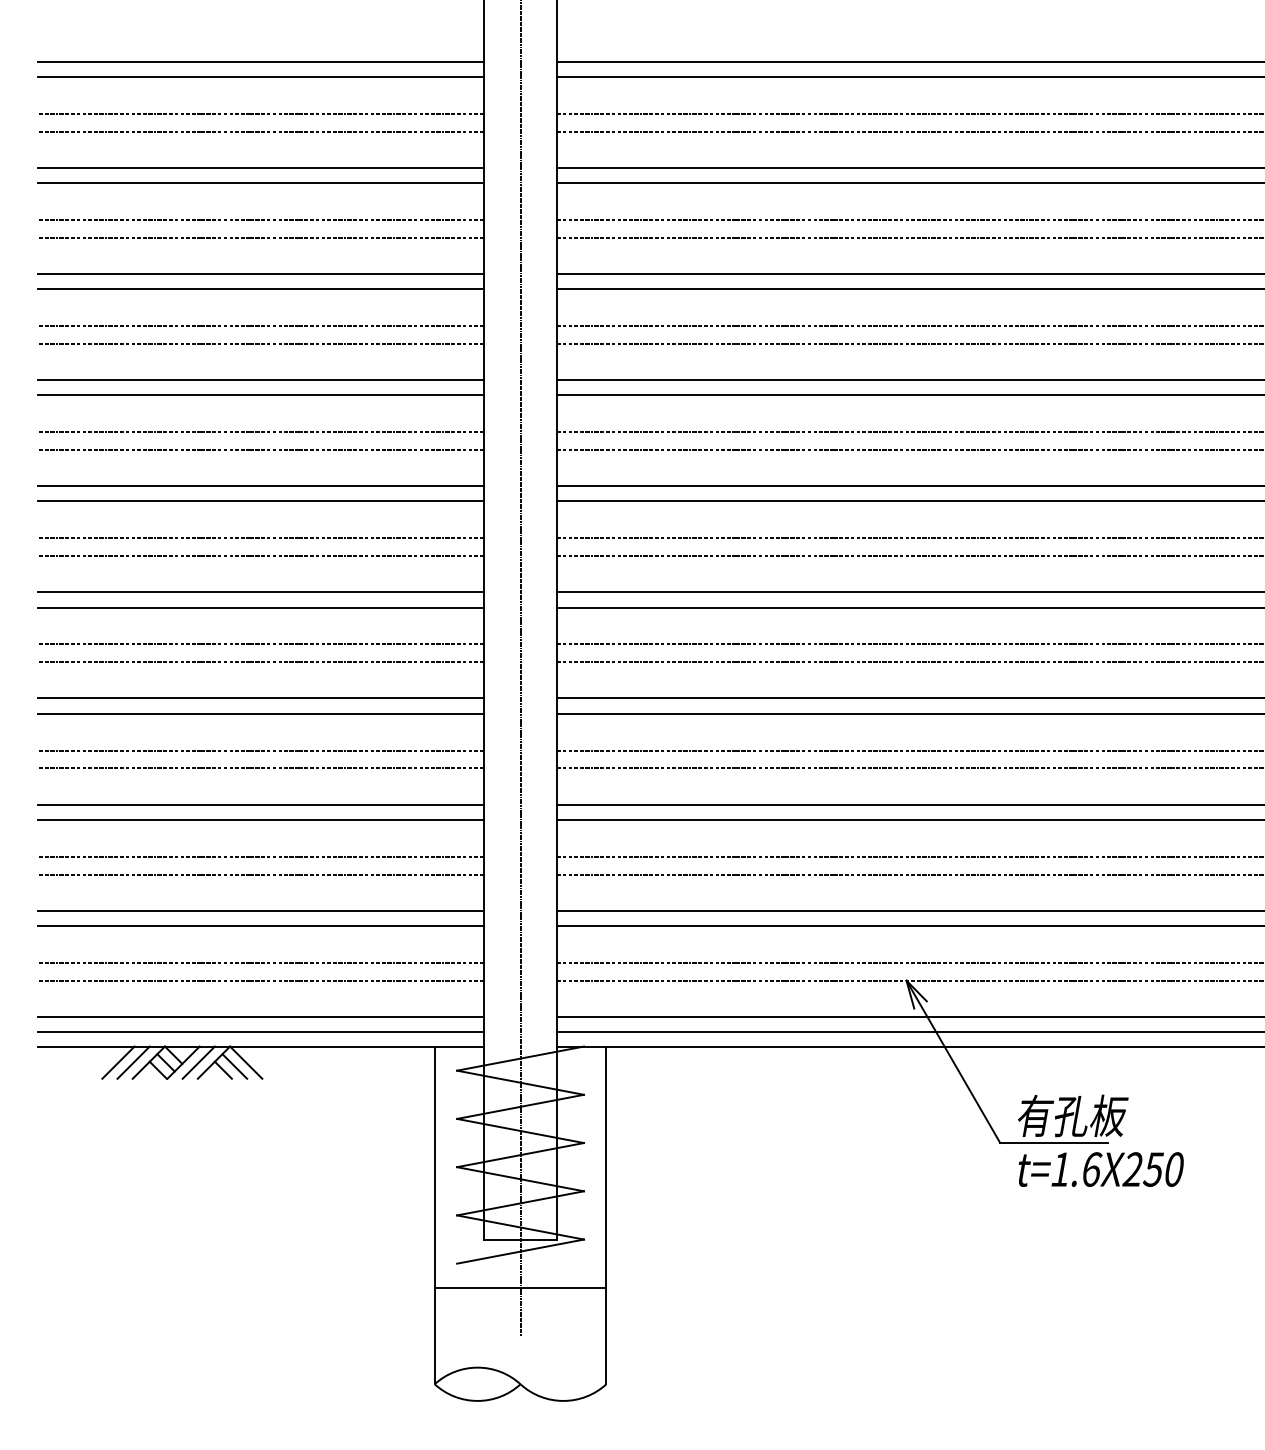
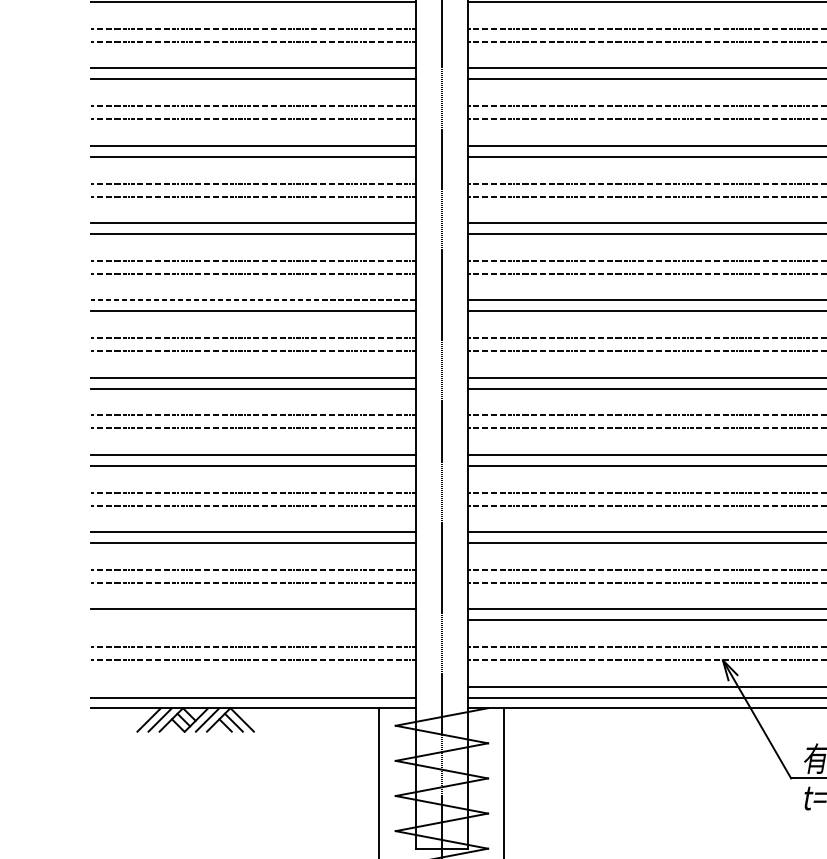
line: (260, 486) -> (252, 300), solid -> dashed
line: (261, 925) -> (253, 620), removed
line: (261, 1016) -> (253, 686), removed

